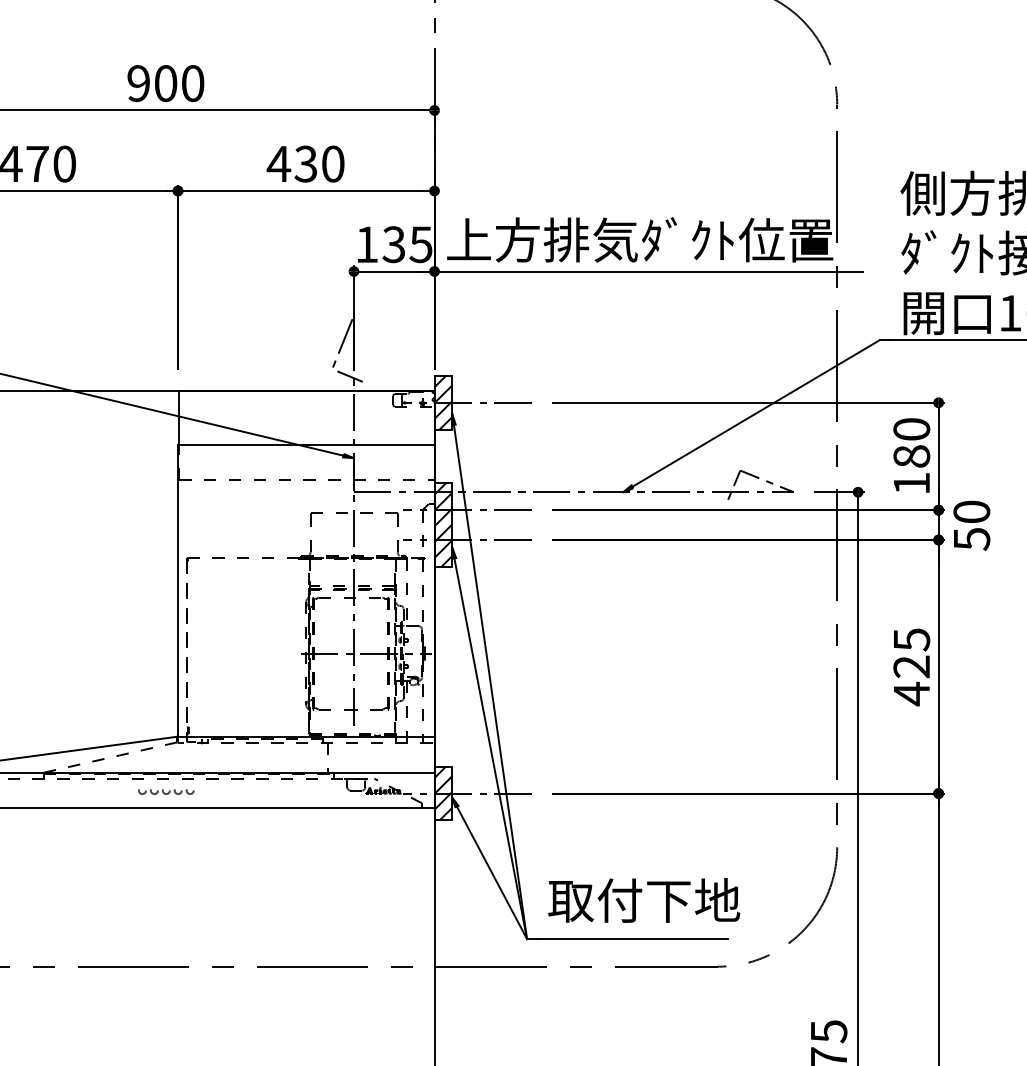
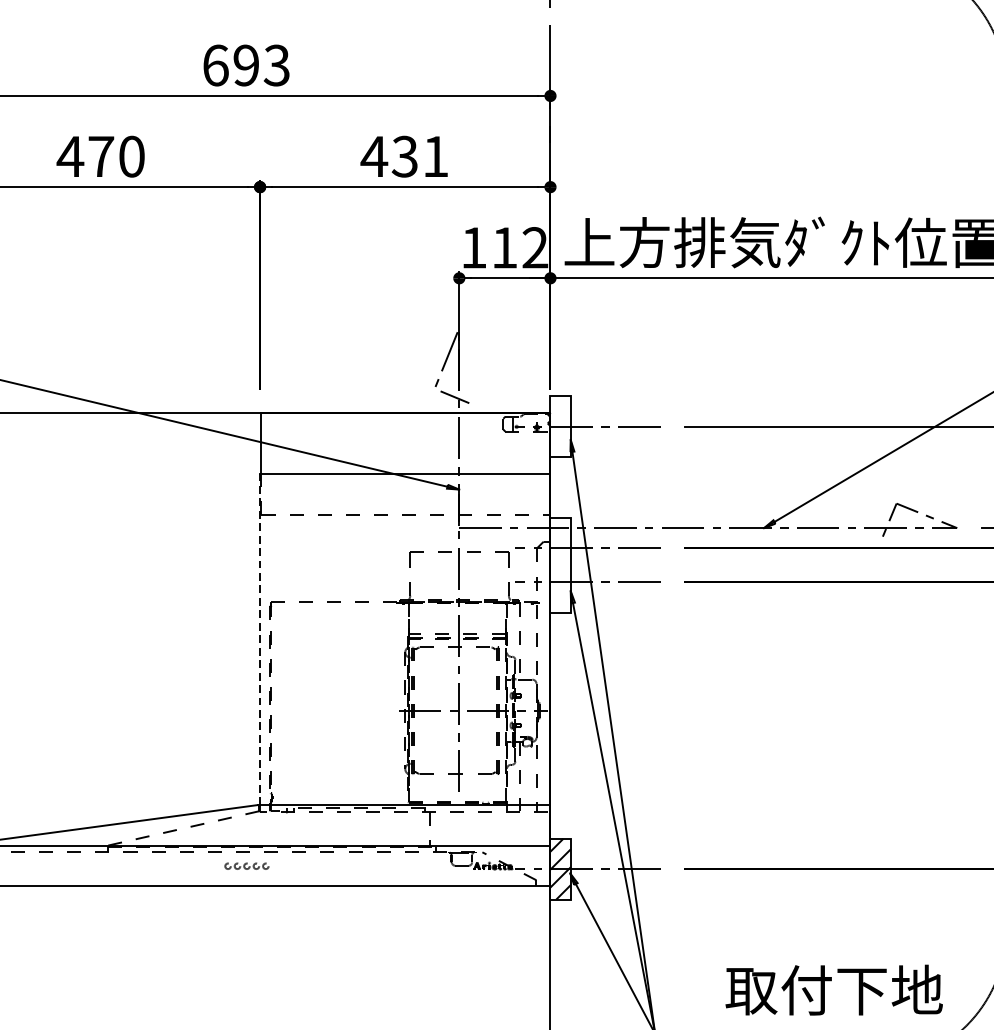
text: (165, 83) -> (245, 65), 900 -> 693
text: (333, 163) -> (436, 156), 430 -> 431
text: (407, 244) -> (519, 247), 135 -> 112
hatch: (443, 402) -> (560, 426), removed
hatch: (443, 524) -> (560, 564), removed
line: (177, 590) -> (259, 639), solid -> dashed
part: (166, 791) -> (247, 866), size x0.7
text: (644, 900) -> (834, 990), moved

